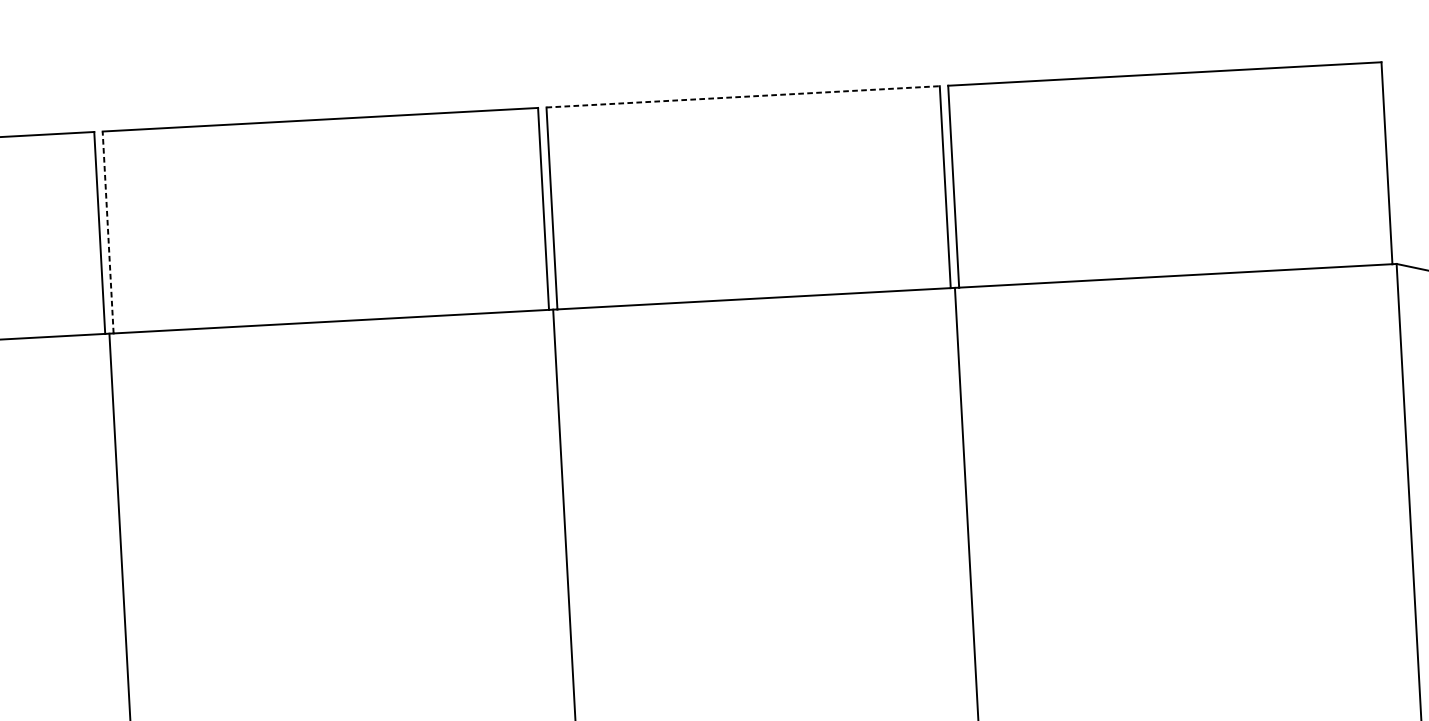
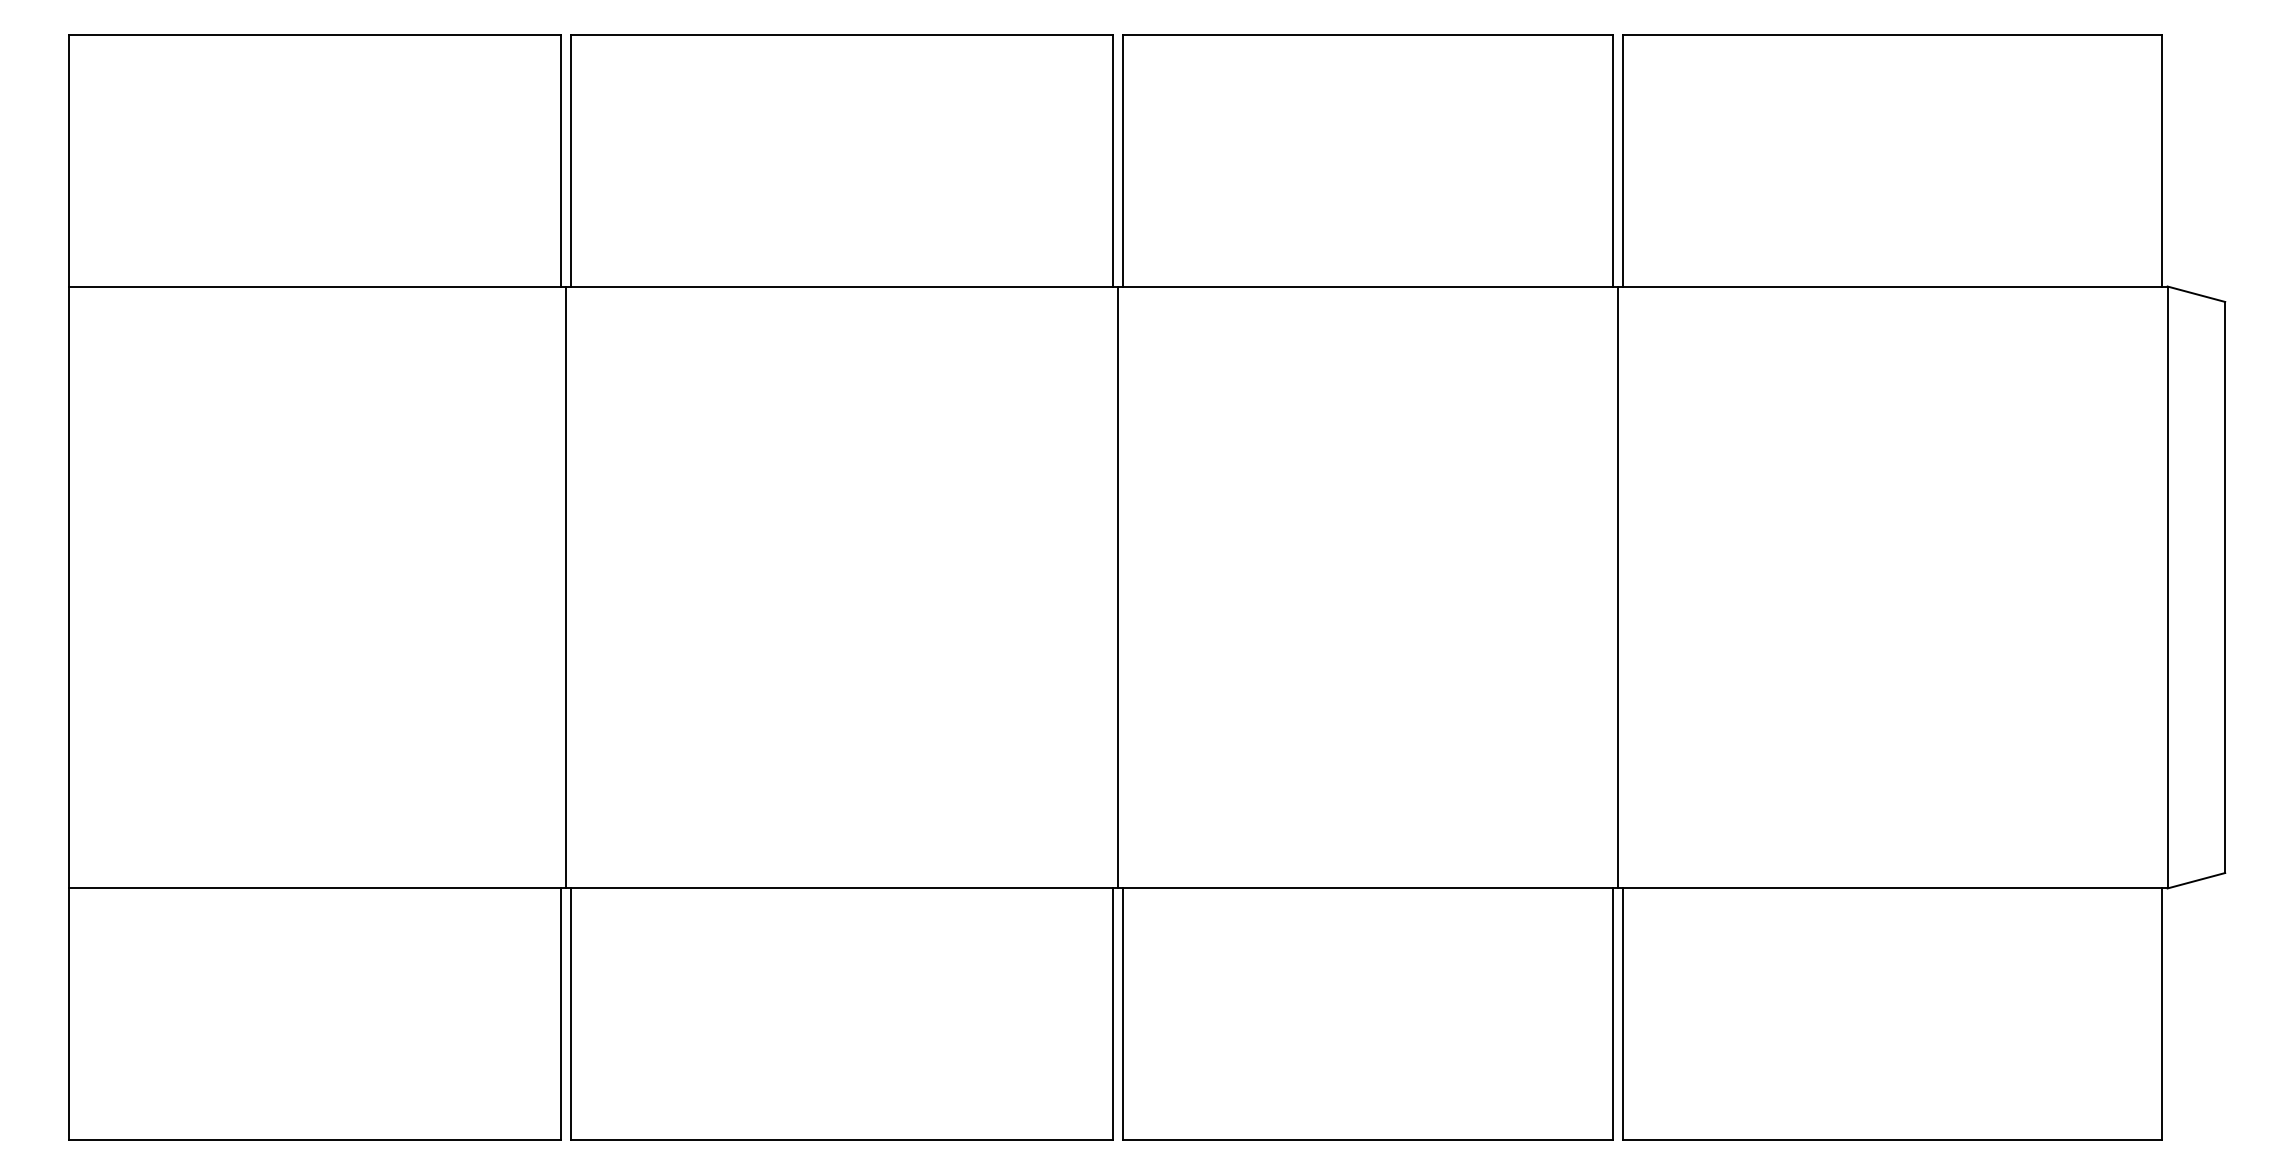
line: (743, 96) -> (1368, 35), dashed -> solid
line: (108, 232) -> (571, 160), dashed -> solid

